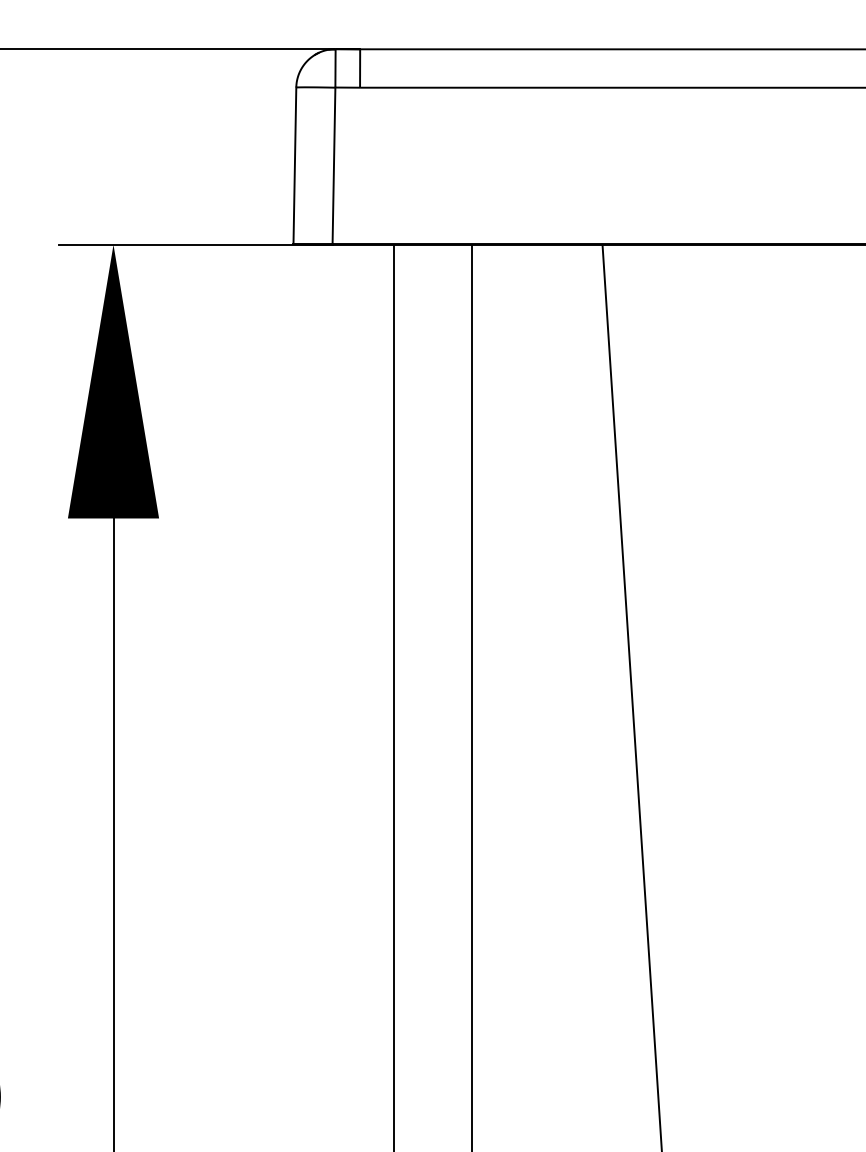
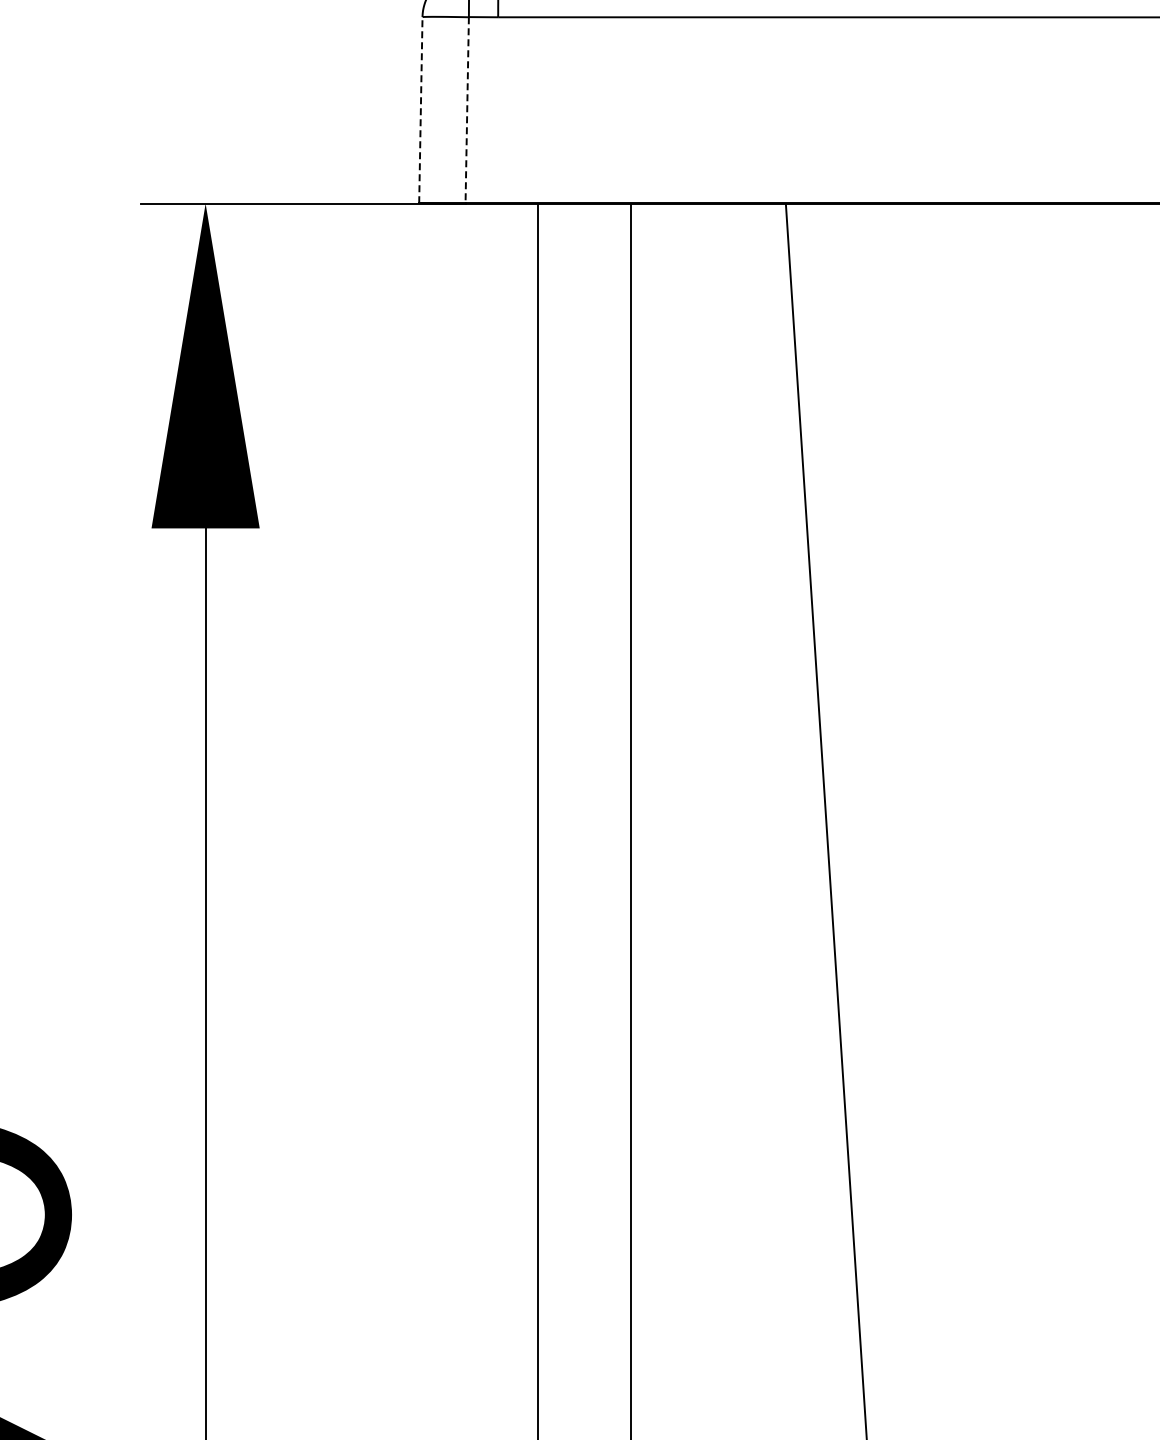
line: (294, 165) -> (420, 109), solid -> dashed
line: (334, 166) -> (467, 110), solid -> dashed

